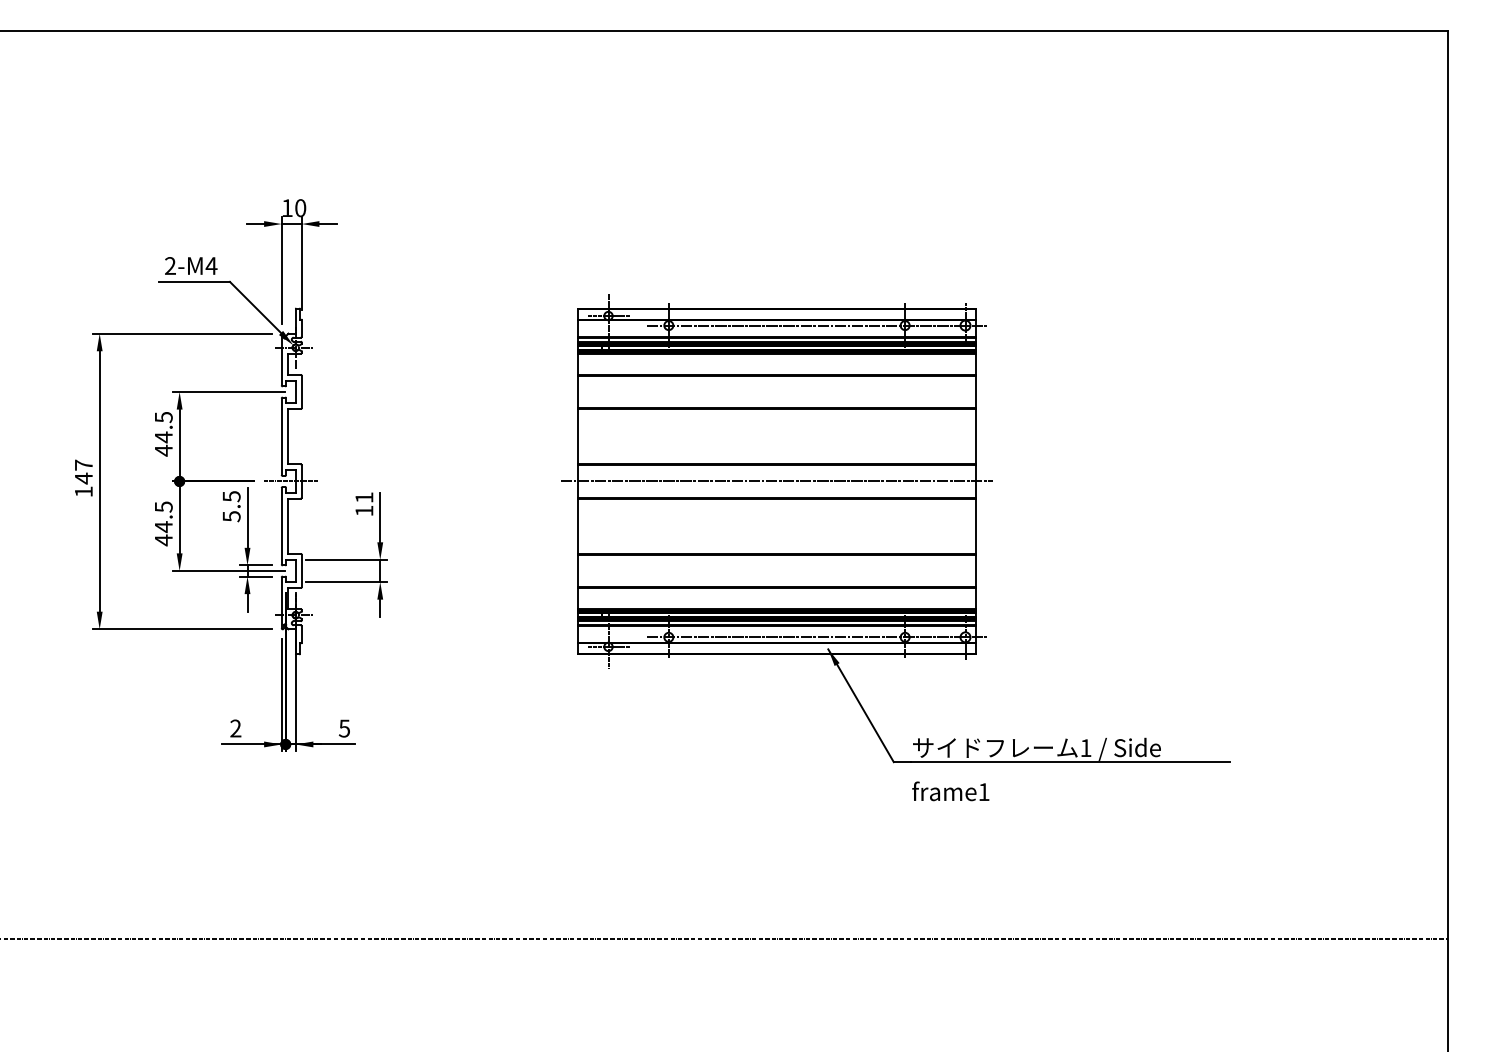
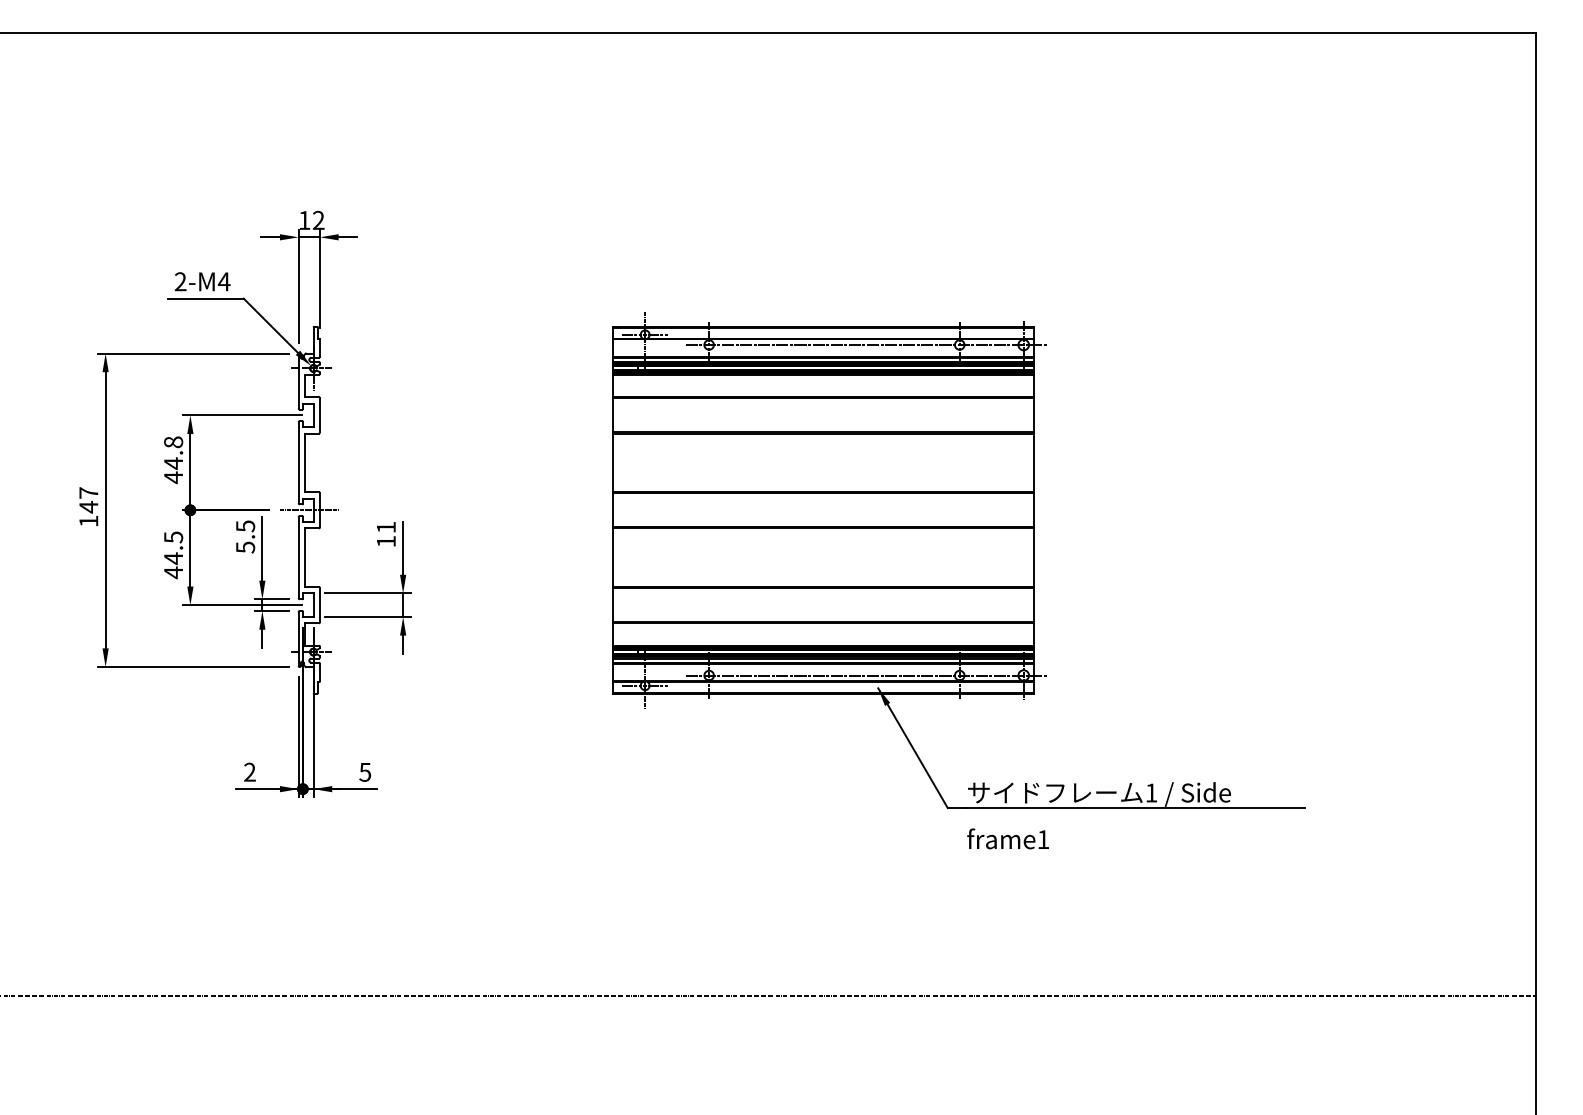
text: (300, 208) -> (318, 220), 10 -> 12
text: (163, 417) -> (173, 442), 44.5 -> 44.8
line: (776, 481) -> (823, 510), removed

